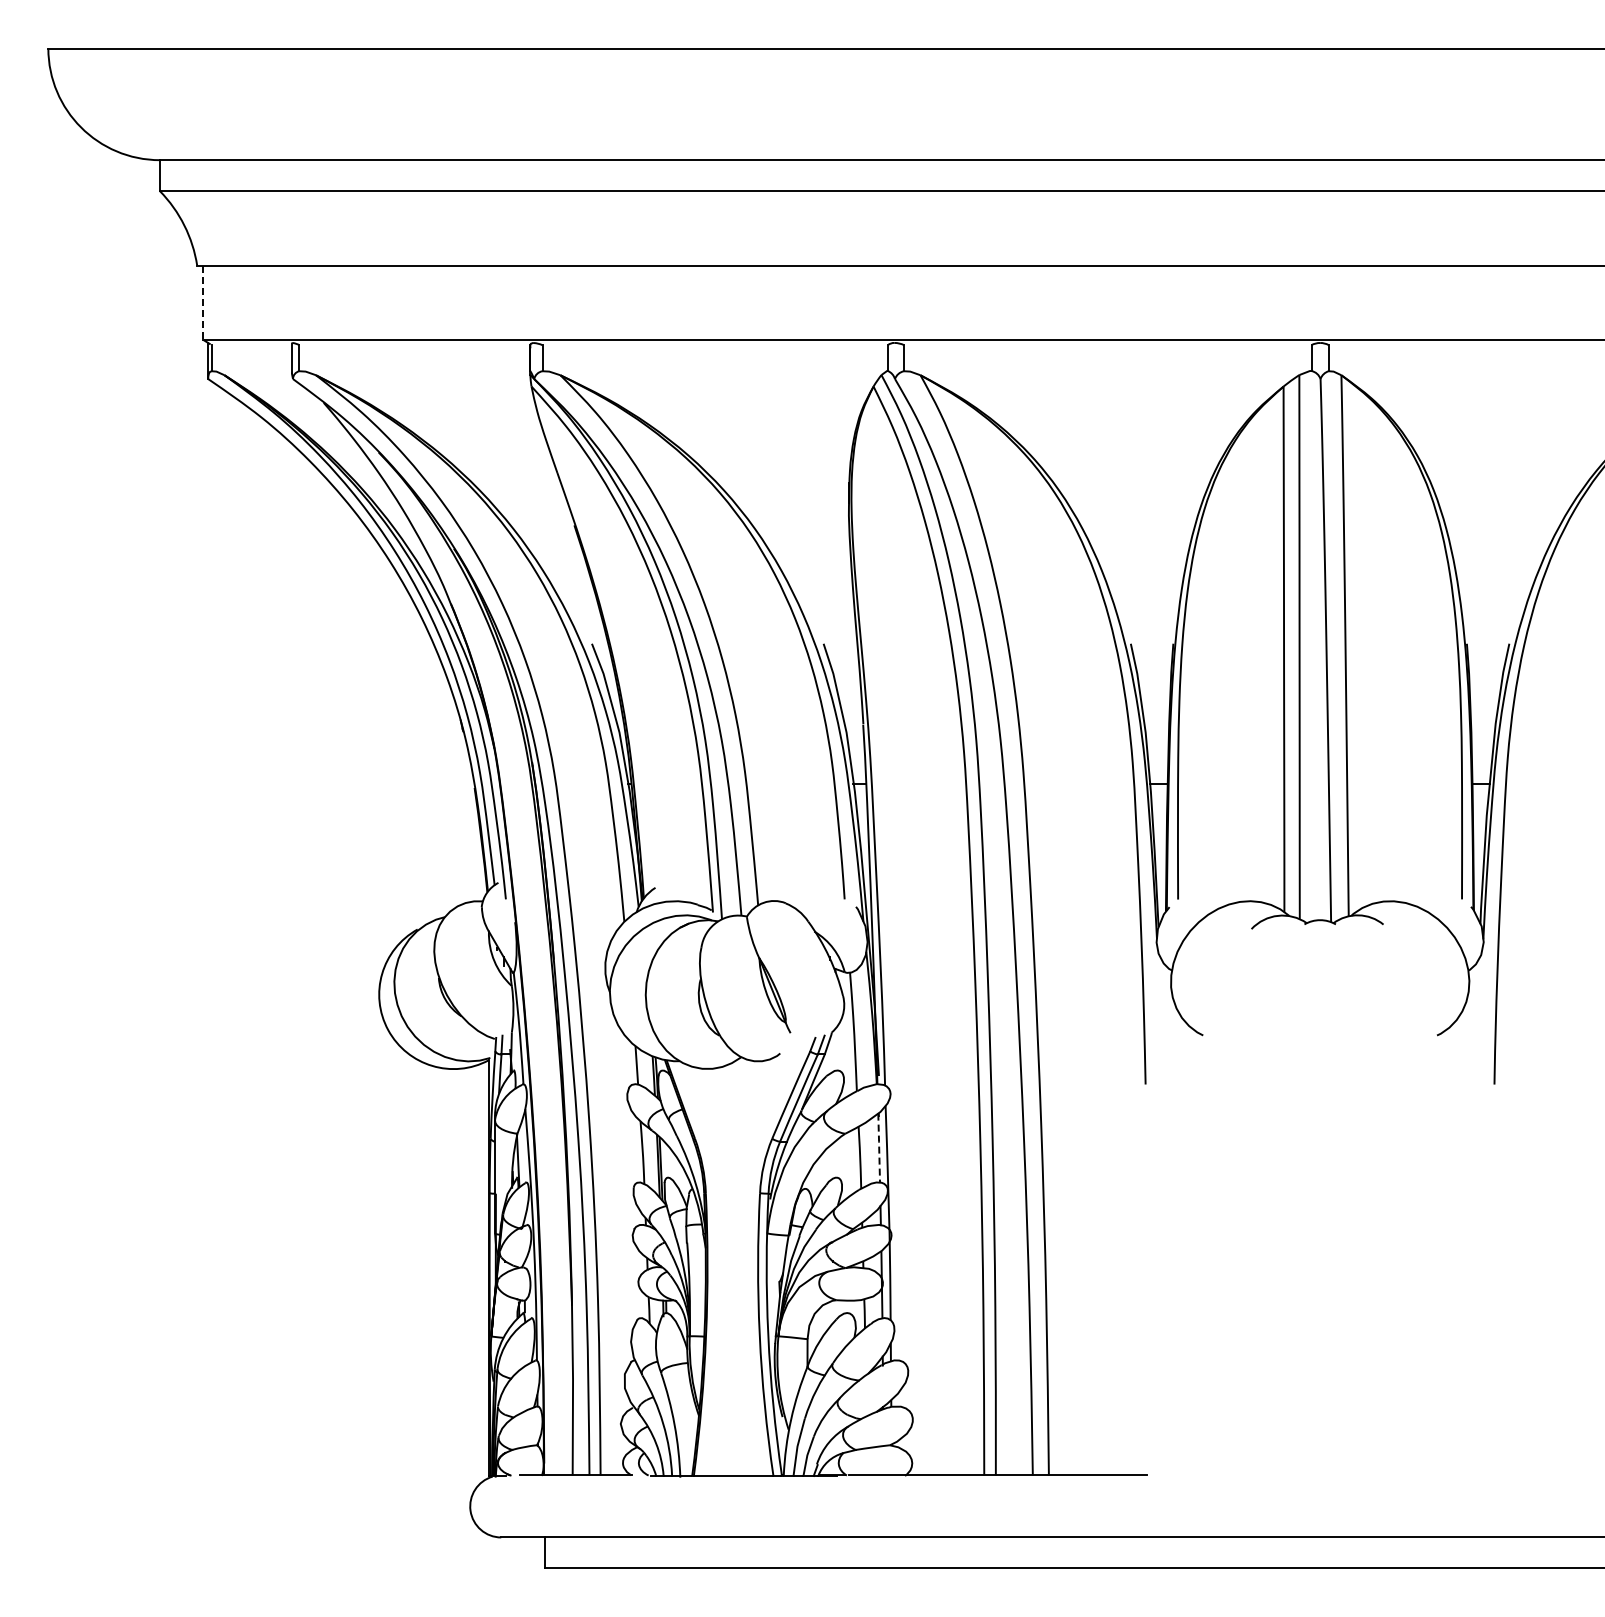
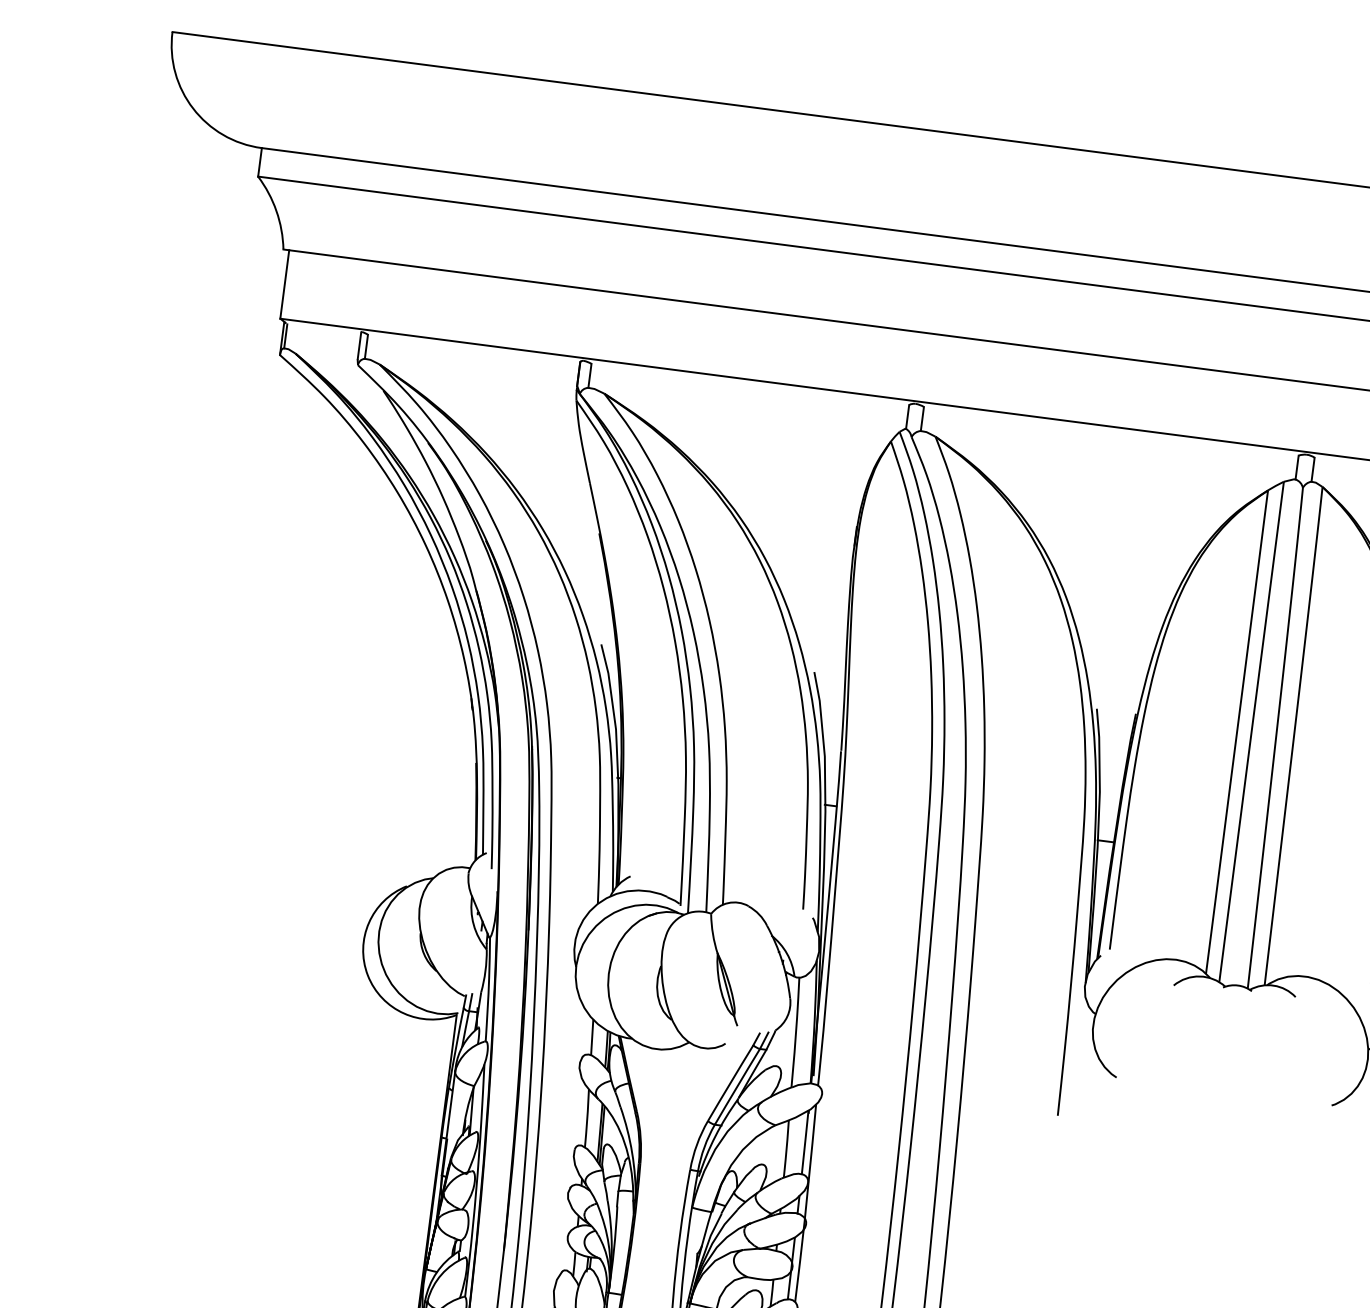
line: (203, 303) -> (284, 285), dashed -> solid
line: (879, 1148) -> (805, 1142), dashed -> solid

